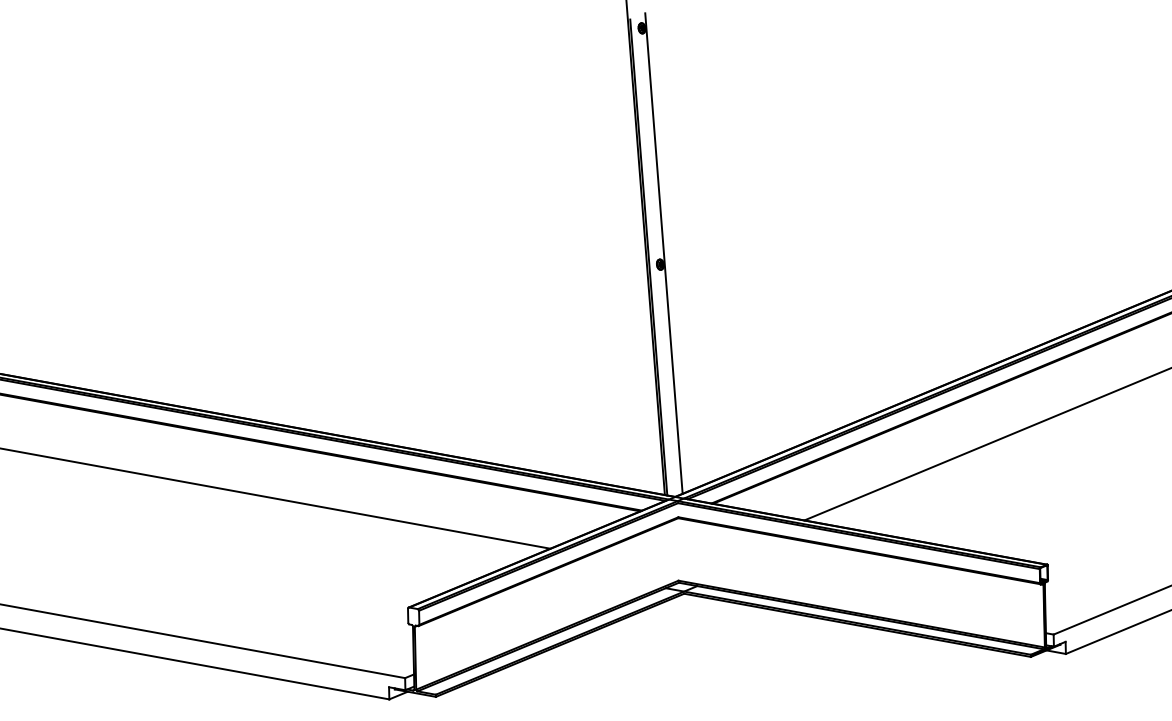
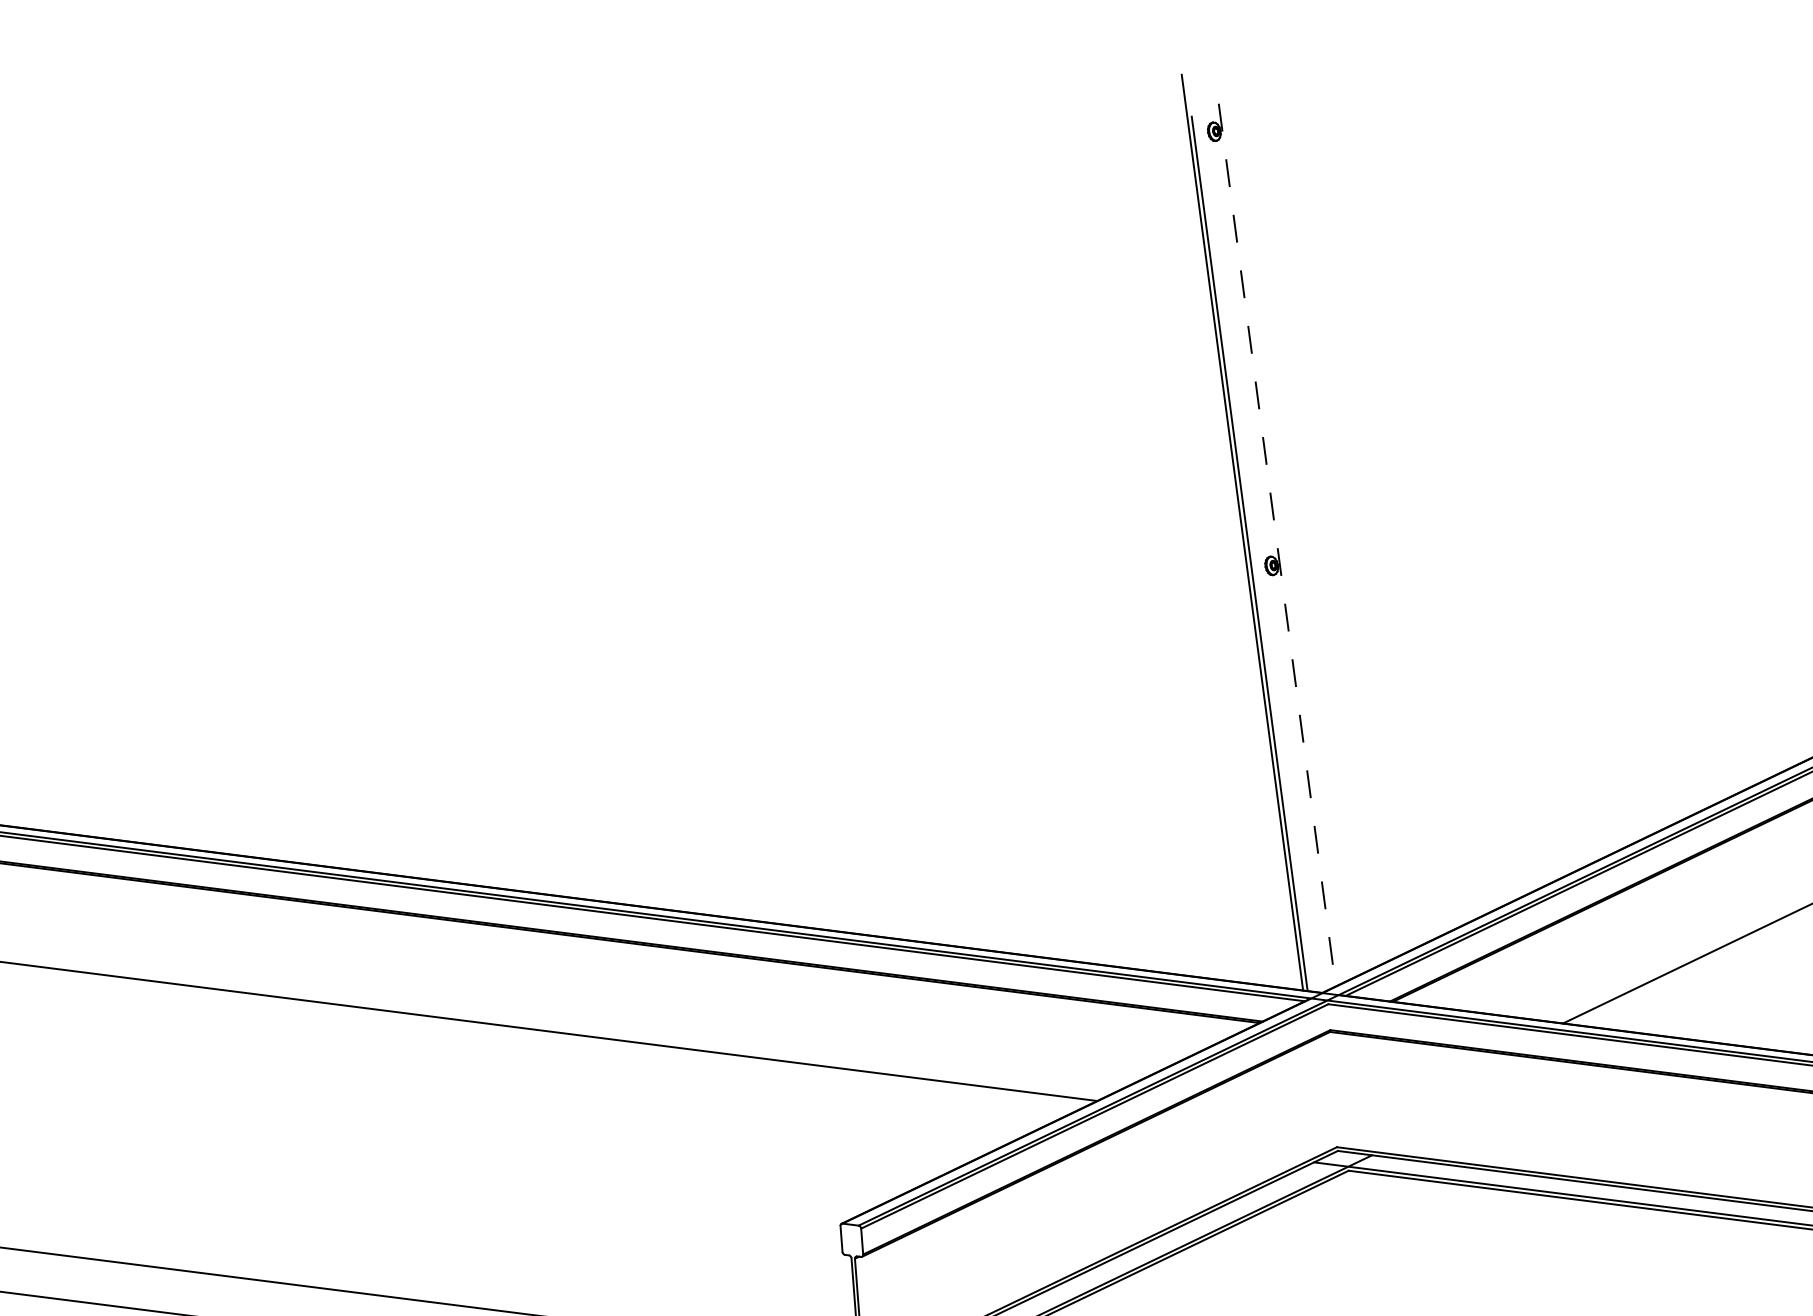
line: (663, 253) -> (1276, 545), solid -> dashed

